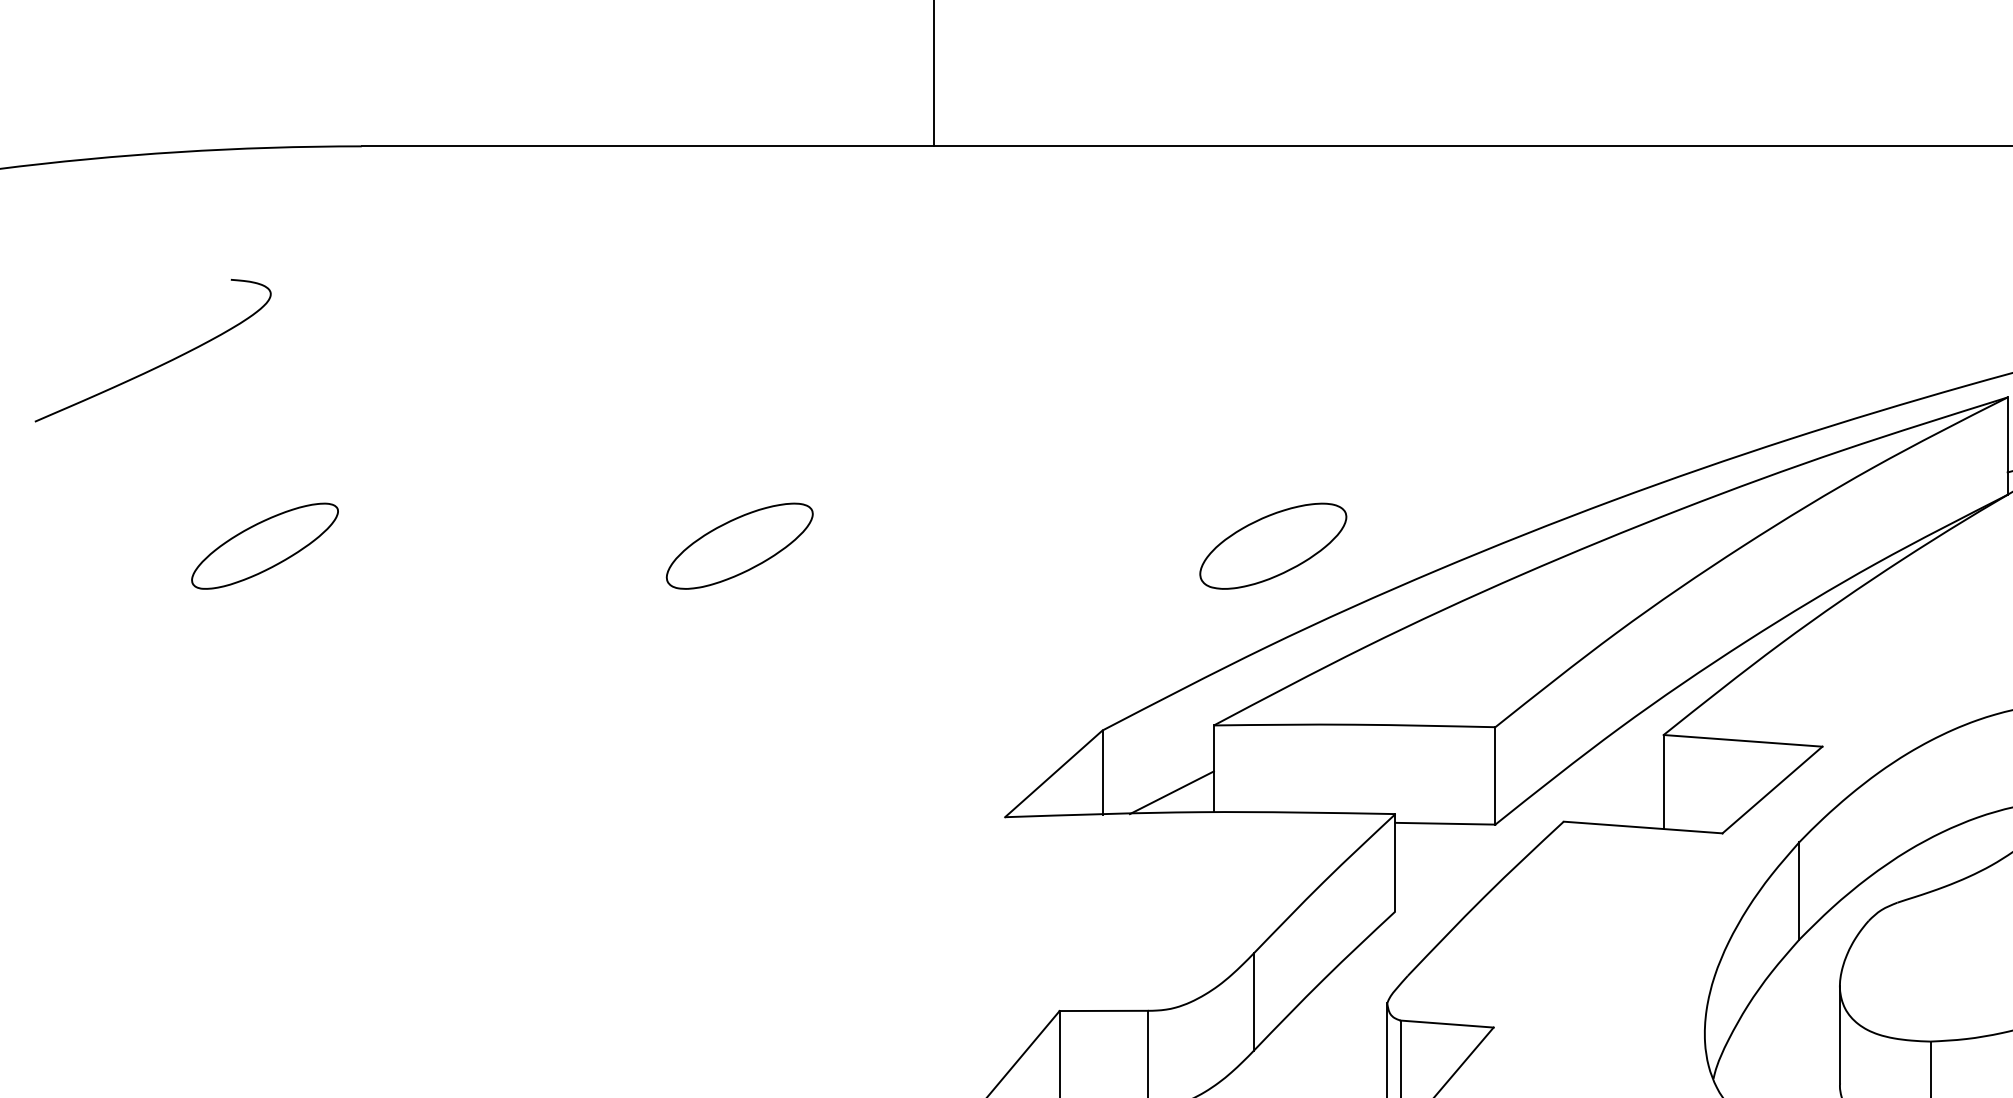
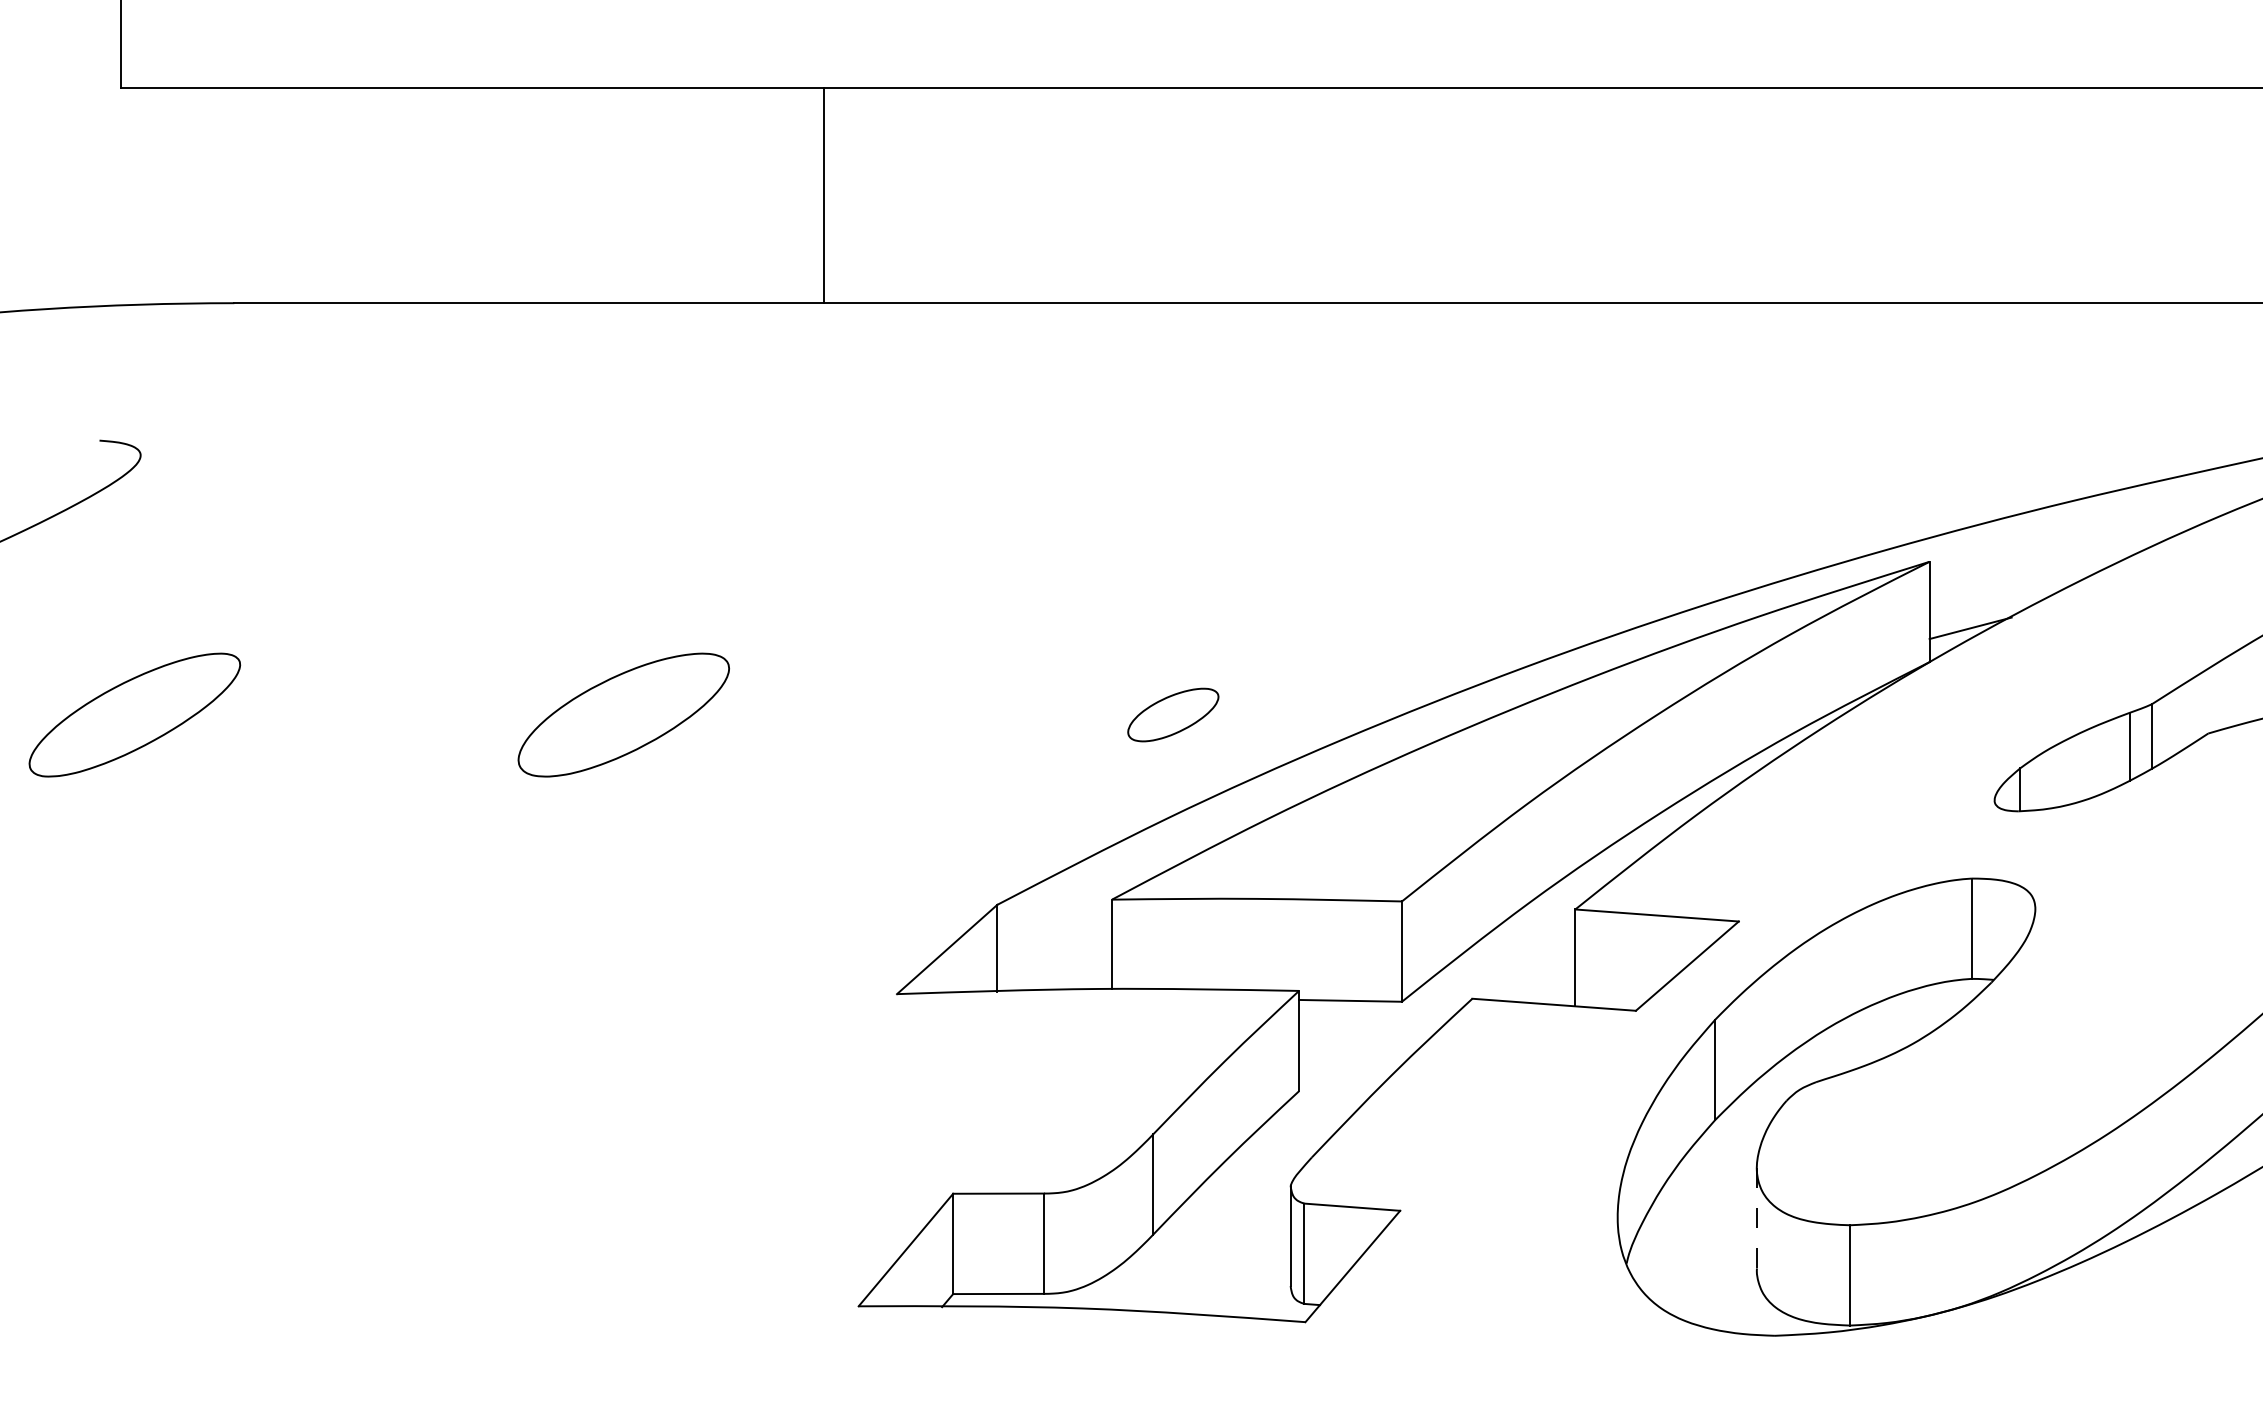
part: (264, 545) -> (134, 714), size x1.4
part: (739, 545) -> (623, 714), size x1.4
part: (1273, 545) -> (1173, 714), size x0.6
line: (1171, 792) -> (1068, 968), removed
line: (1839, 1035) -> (1756, 1218), solid -> dashed

